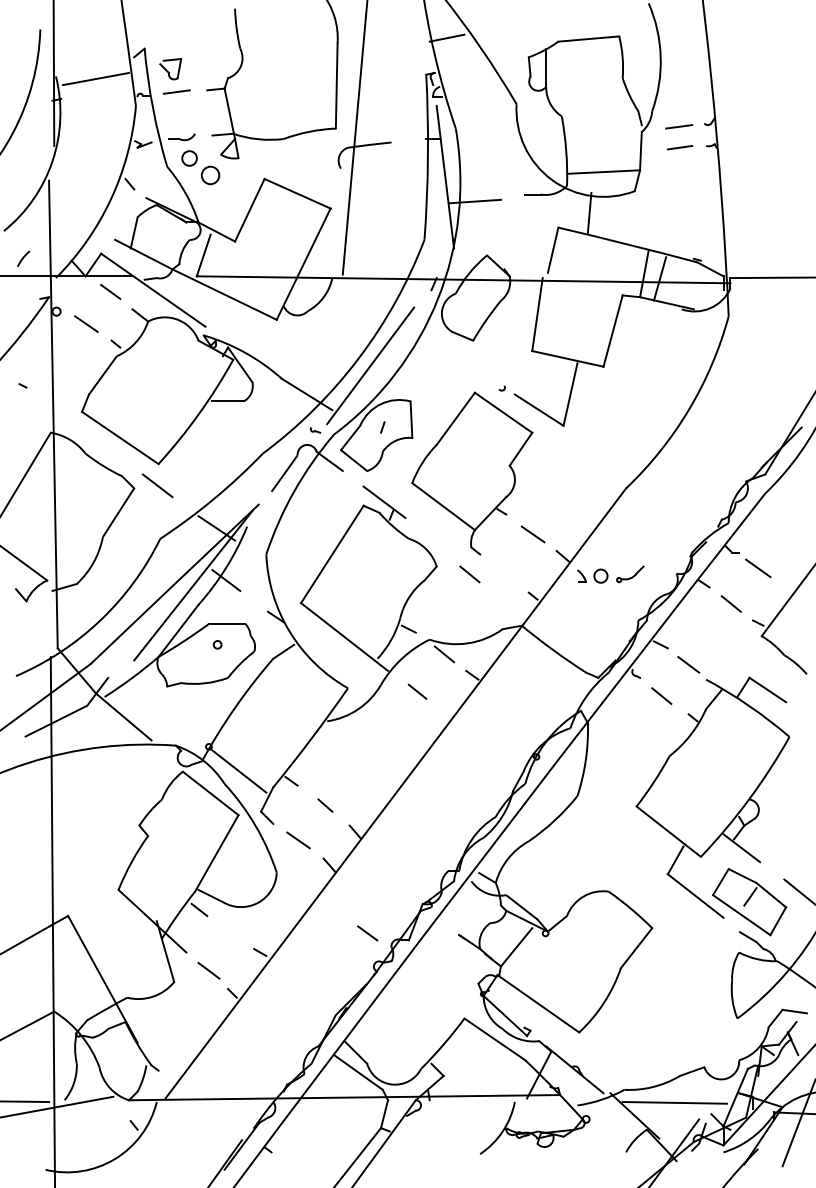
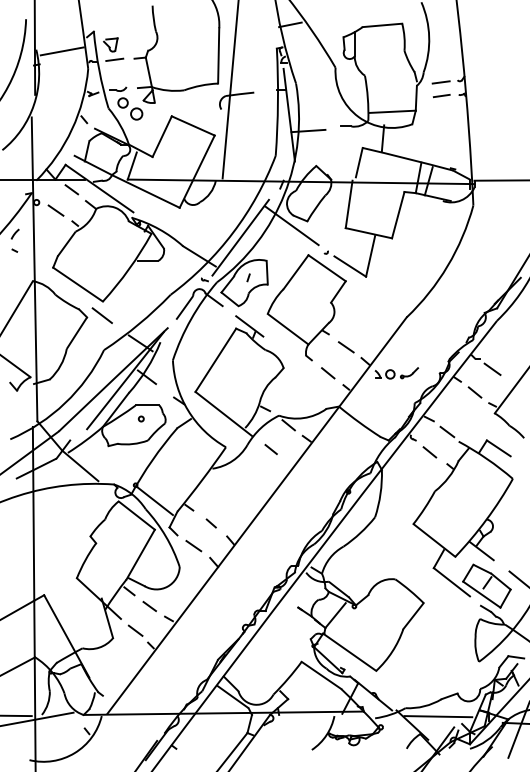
arc: (22, 257) -> (14, 233), moved
line: (448, 346) -> (291, 225), added
line: (470, 574) -> (328, 373), moved
line: (367, 933) -> (149, 606), moved

